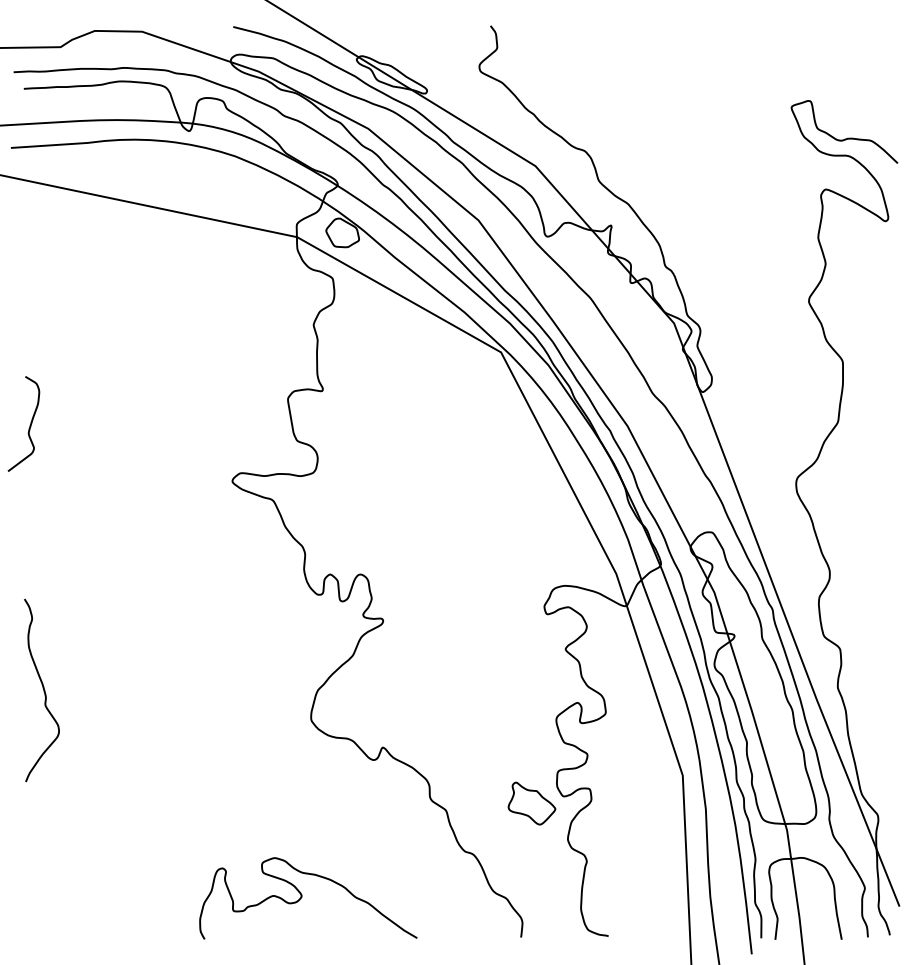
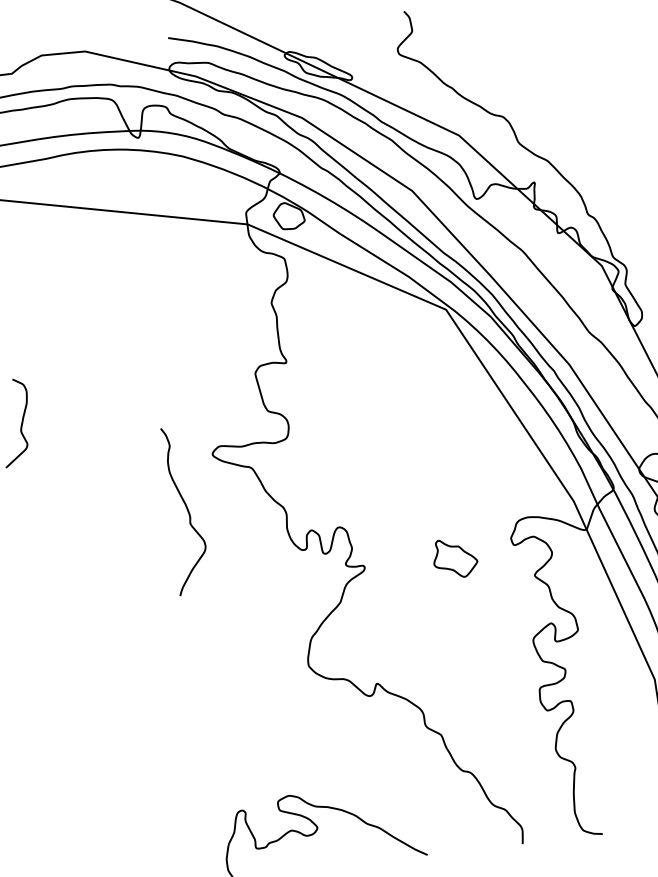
curve: (43, 690) -> (187, 510), moved
part: (531, 803) -> (454, 558), moved

